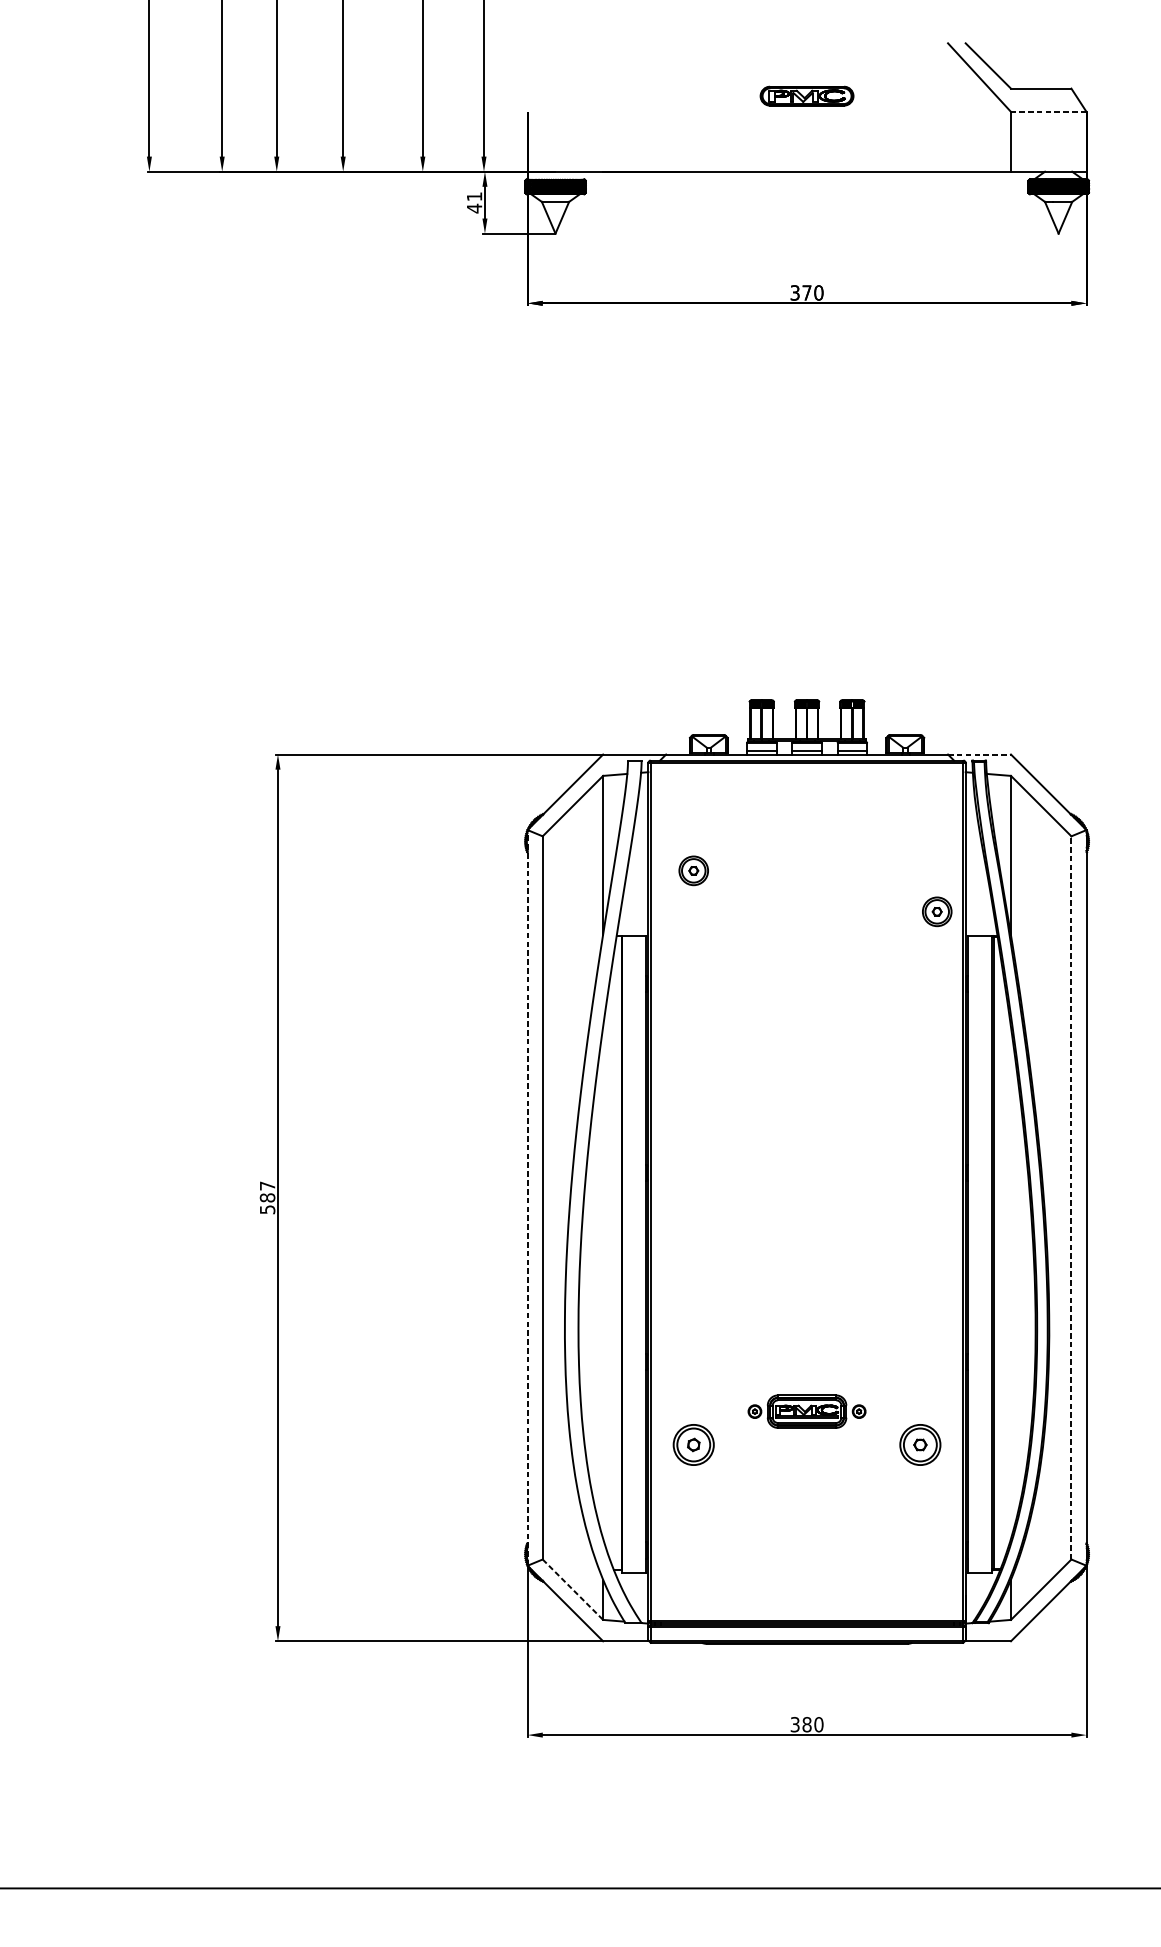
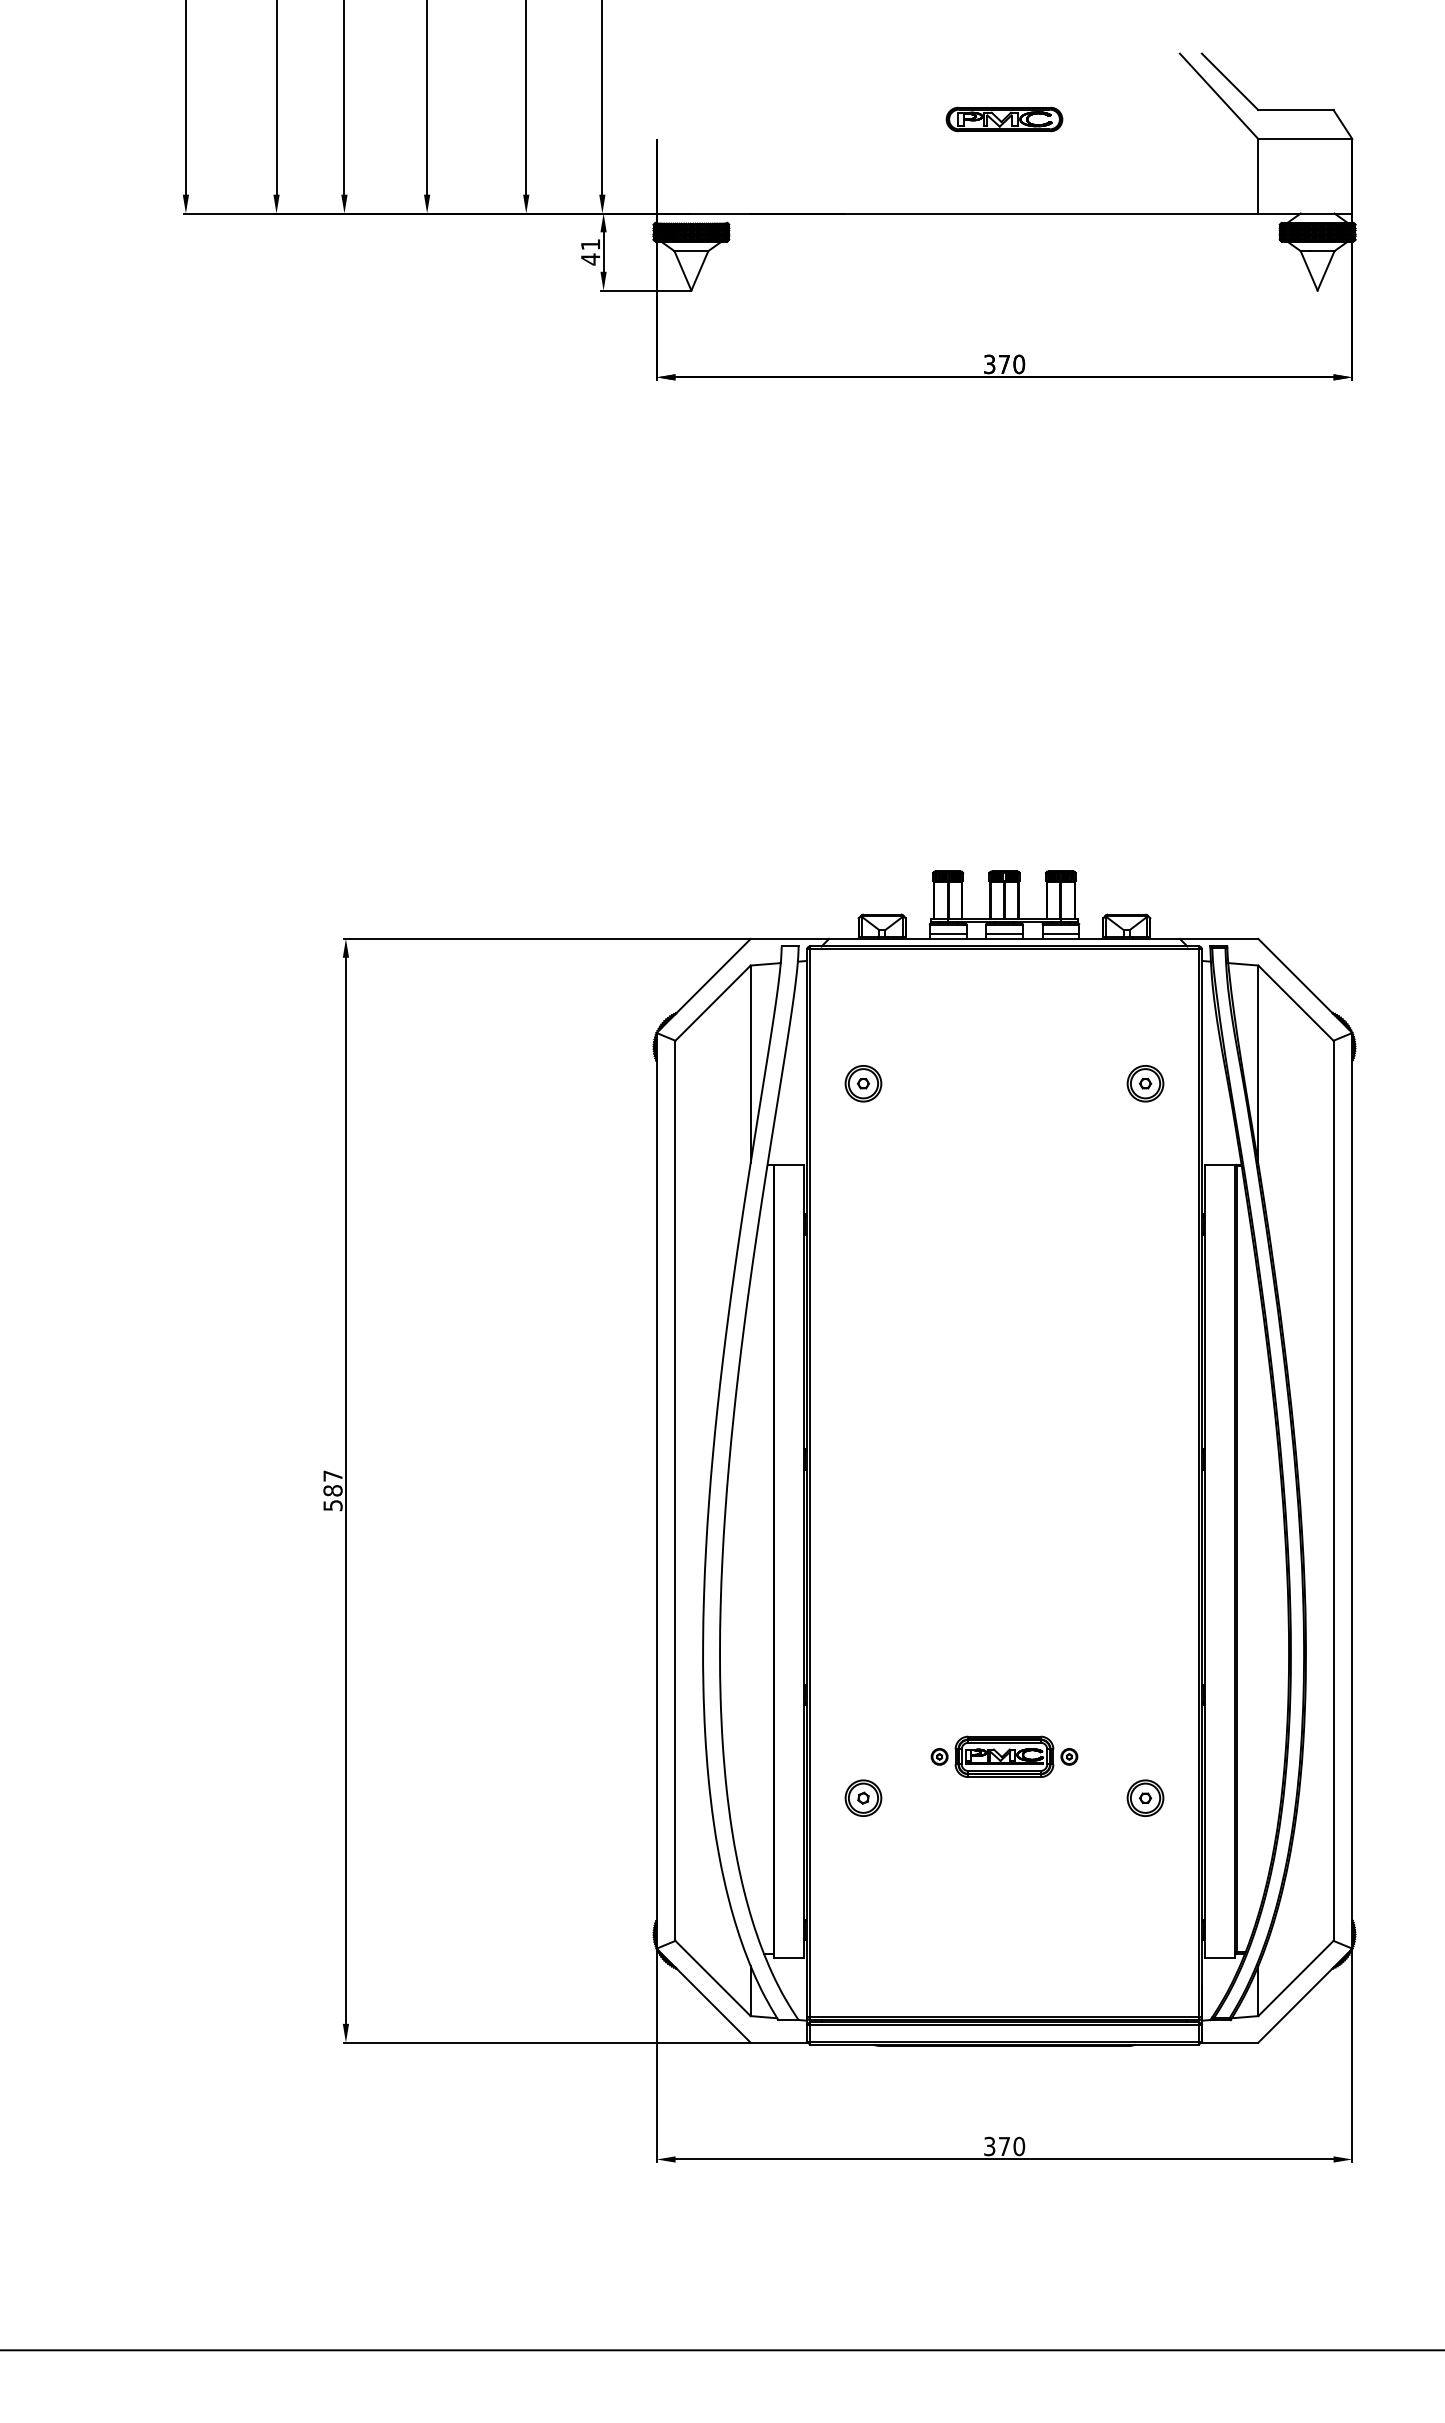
line: (1048, 112) -> (1304, 139), dashed -> solid
line: (979, 754) -> (1219, 938), dashed -> solid
part: (937, 911) -> (1145, 1083), moved
line: (527, 1197) -> (656, 1490), dashed -> solid
line: (1071, 1197) -> (1333, 1490), dashed -> solid
part: (693, 1444) -> (863, 1797), size x0.71
part: (920, 1444) -> (1145, 1797), size x0.71
line: (573, 1589) -> (713, 1978), dashed -> solid
text: (807, 1724) -> (1004, 2146), 380 -> 370

